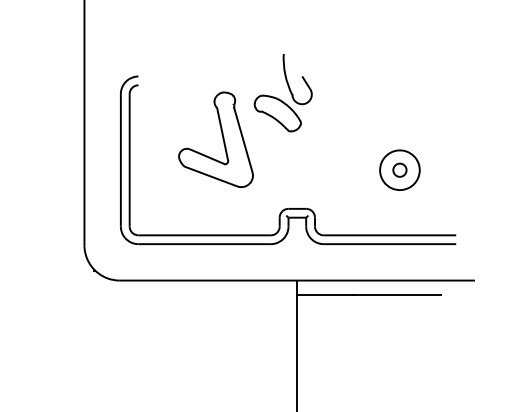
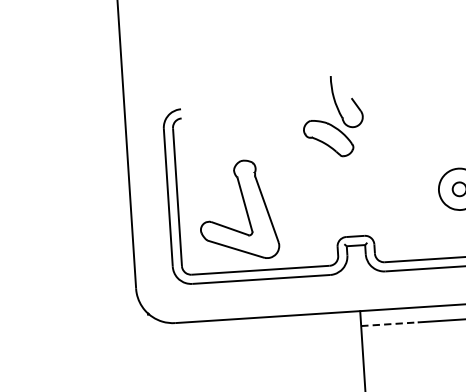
part: (222, 139) -> (245, 209), moved
line: (324, 294) -> (389, 323), solid -> dashed

